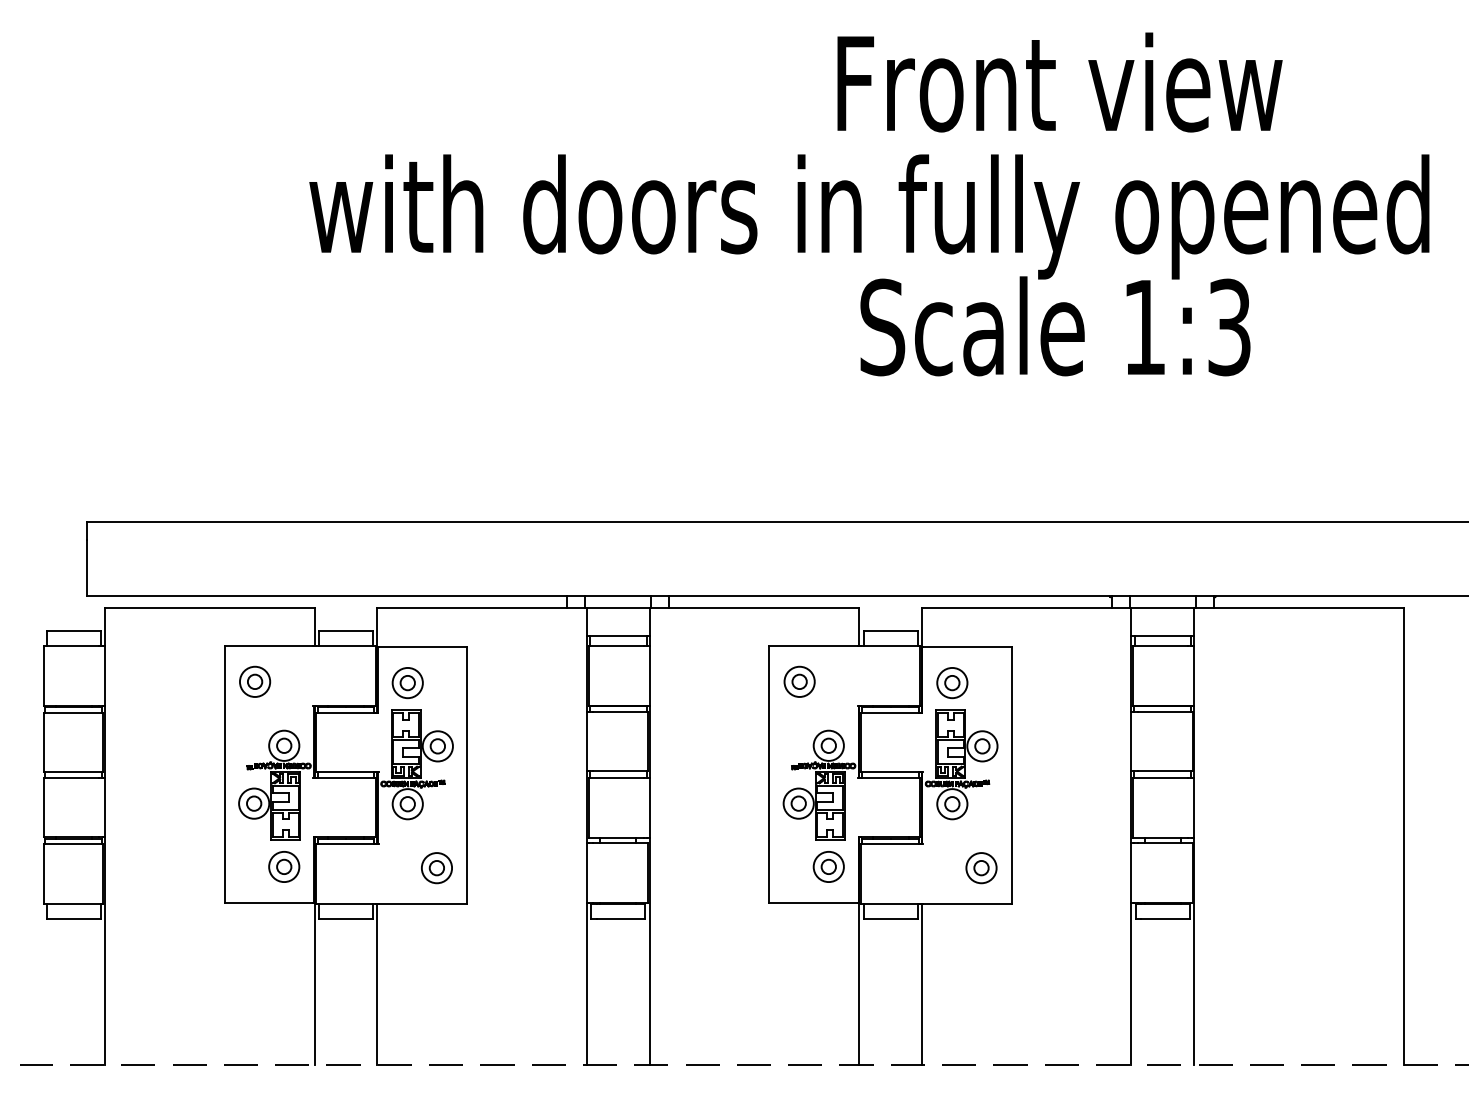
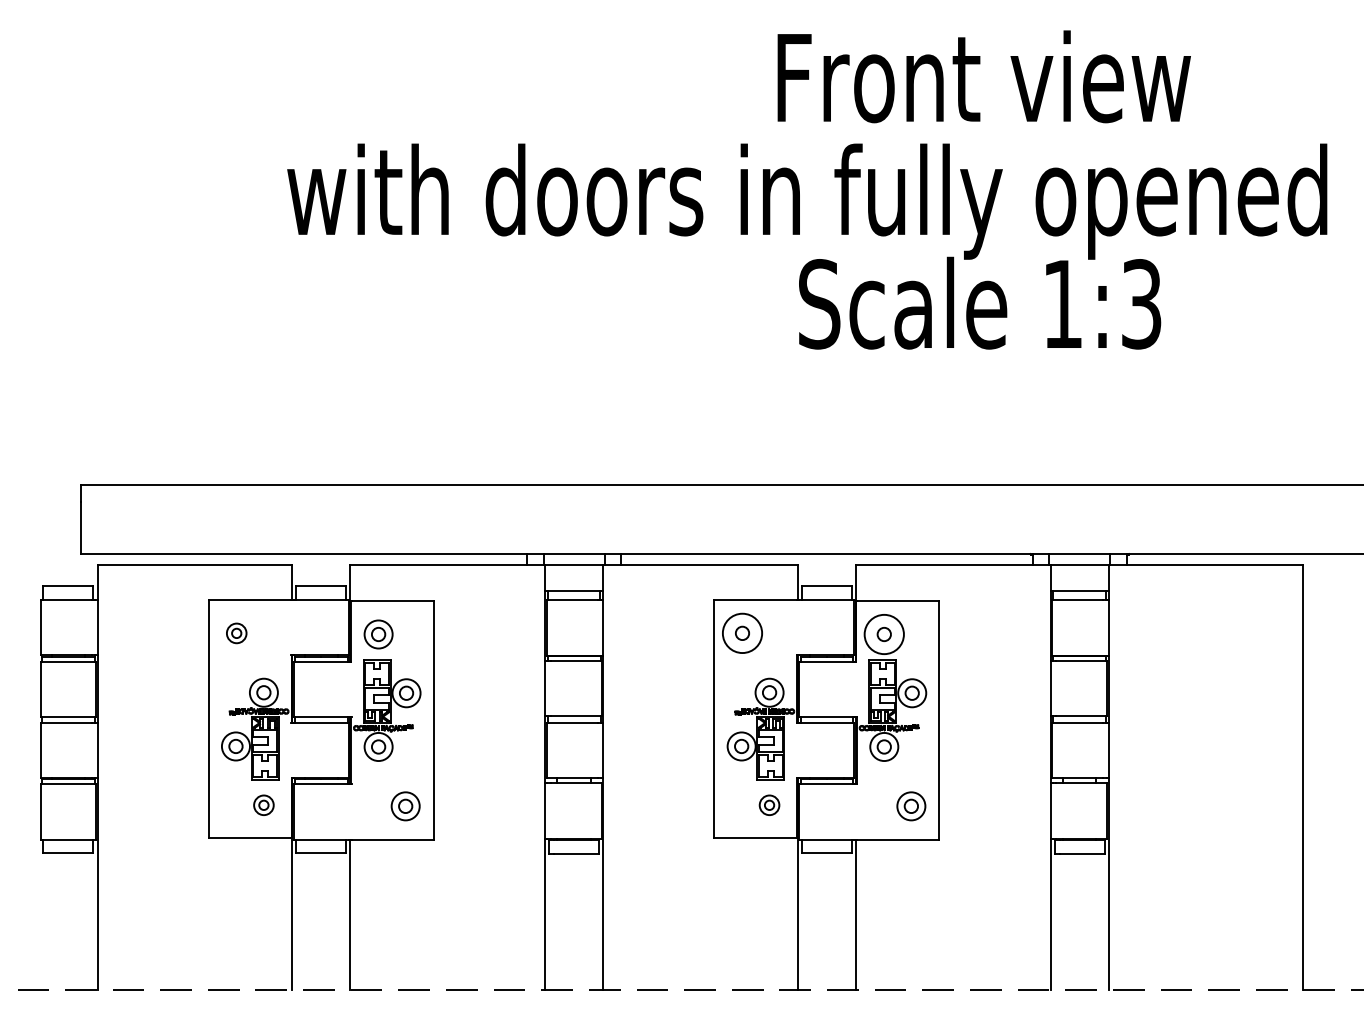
part: (254, 681) -> (236, 633), size x0.7
circle: (799, 681) -> (742, 633), size x1.4
circle: (952, 683) -> (884, 634), size x1.4
part: (283, 867) -> (263, 805), size x0.7
part: (828, 867) -> (769, 805), size x0.7

